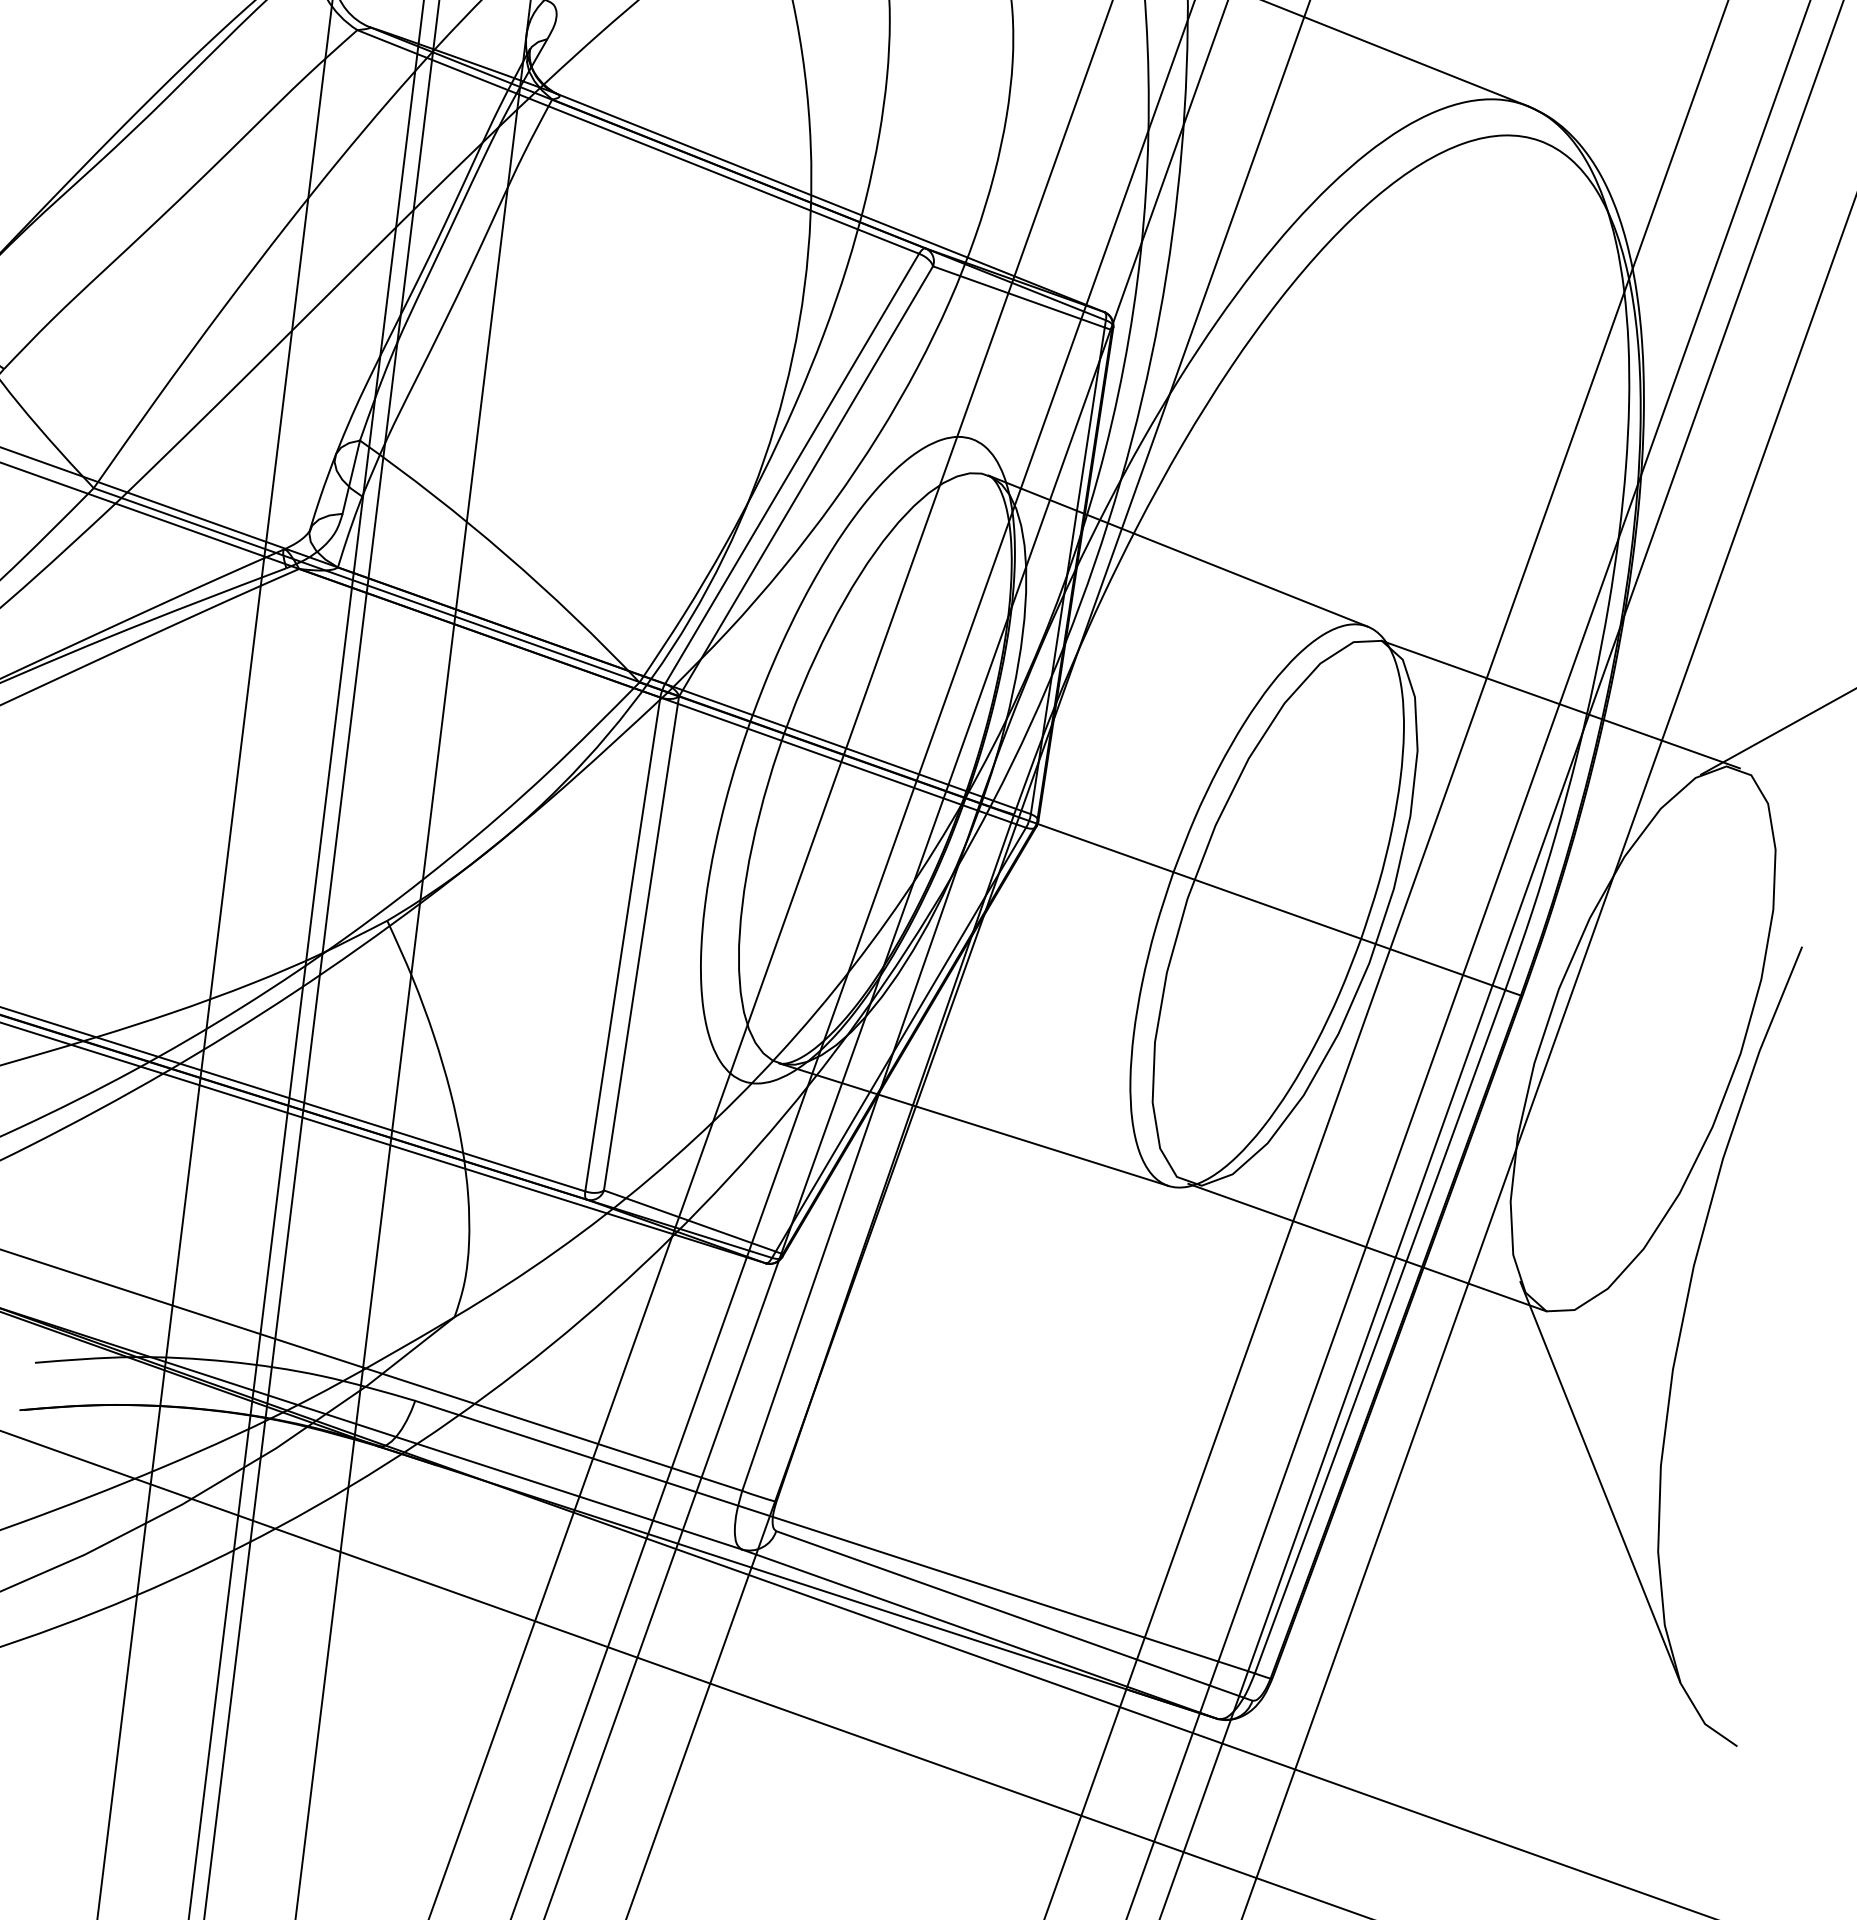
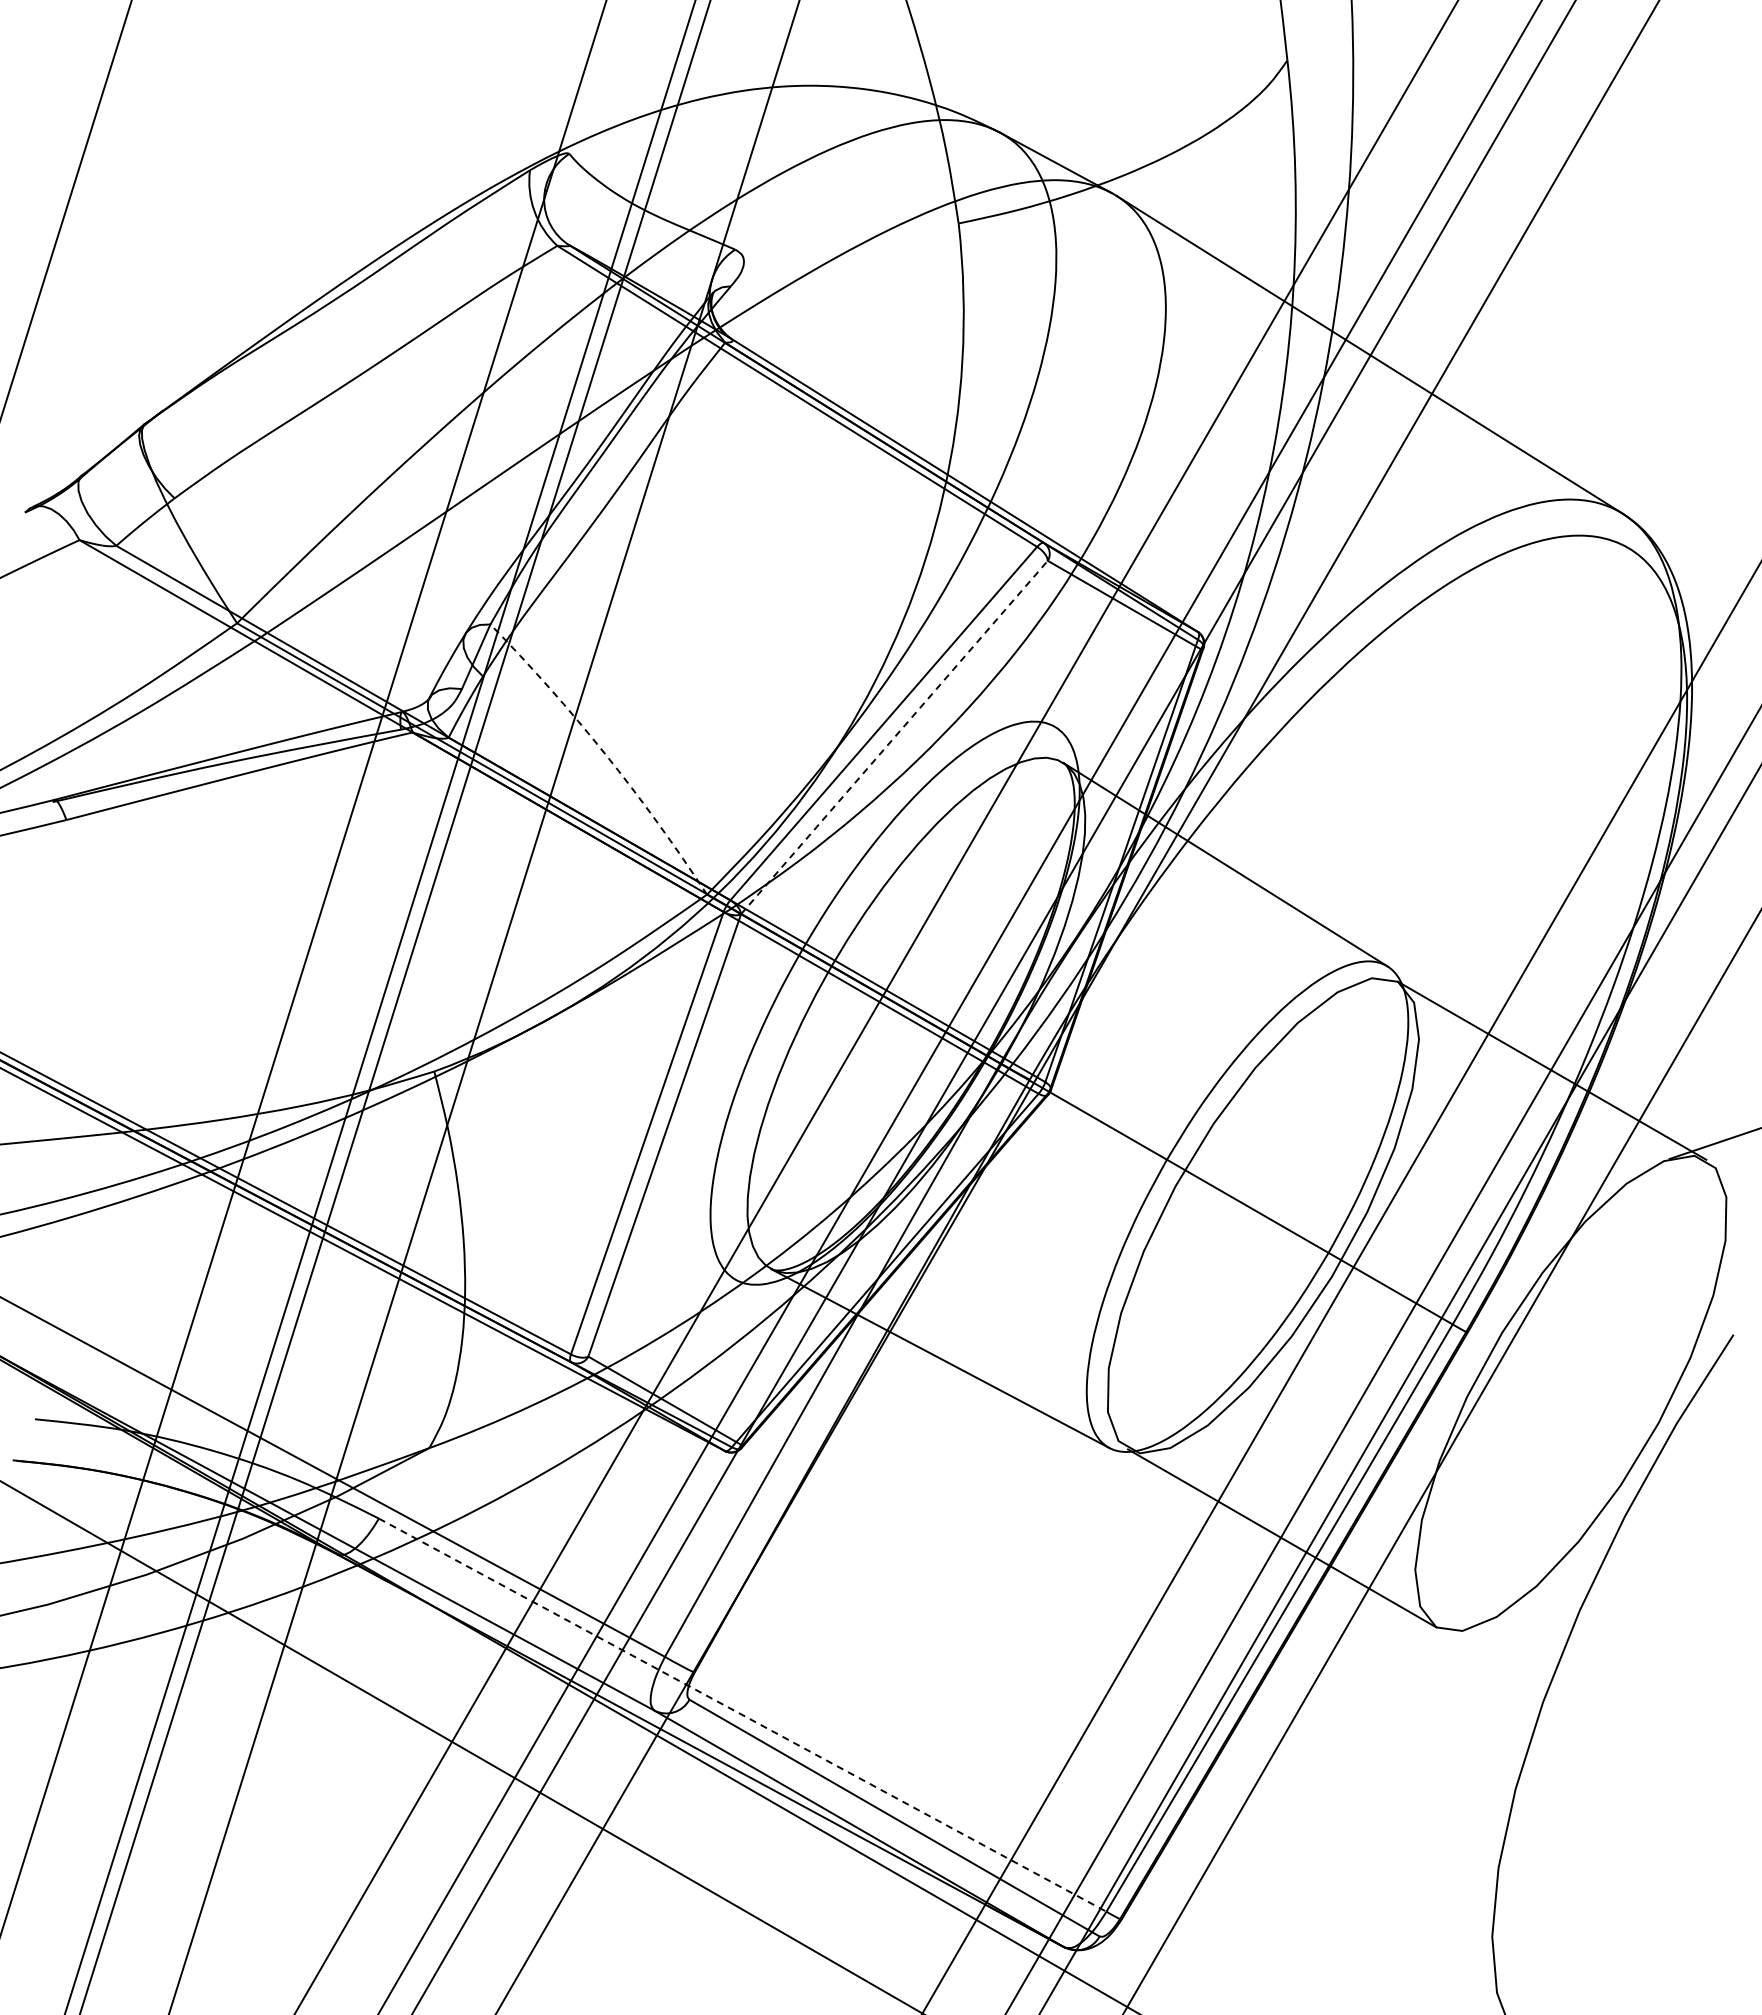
line: (806, 481) -> (894, 737), solid -> dashed
arc: (505, 554) -> (605, 754), solid -> dashed
line: (1599, 1481) -> (1456, 1793), removed
line: (835, 1537) -> (743, 1715), solid -> dashed

